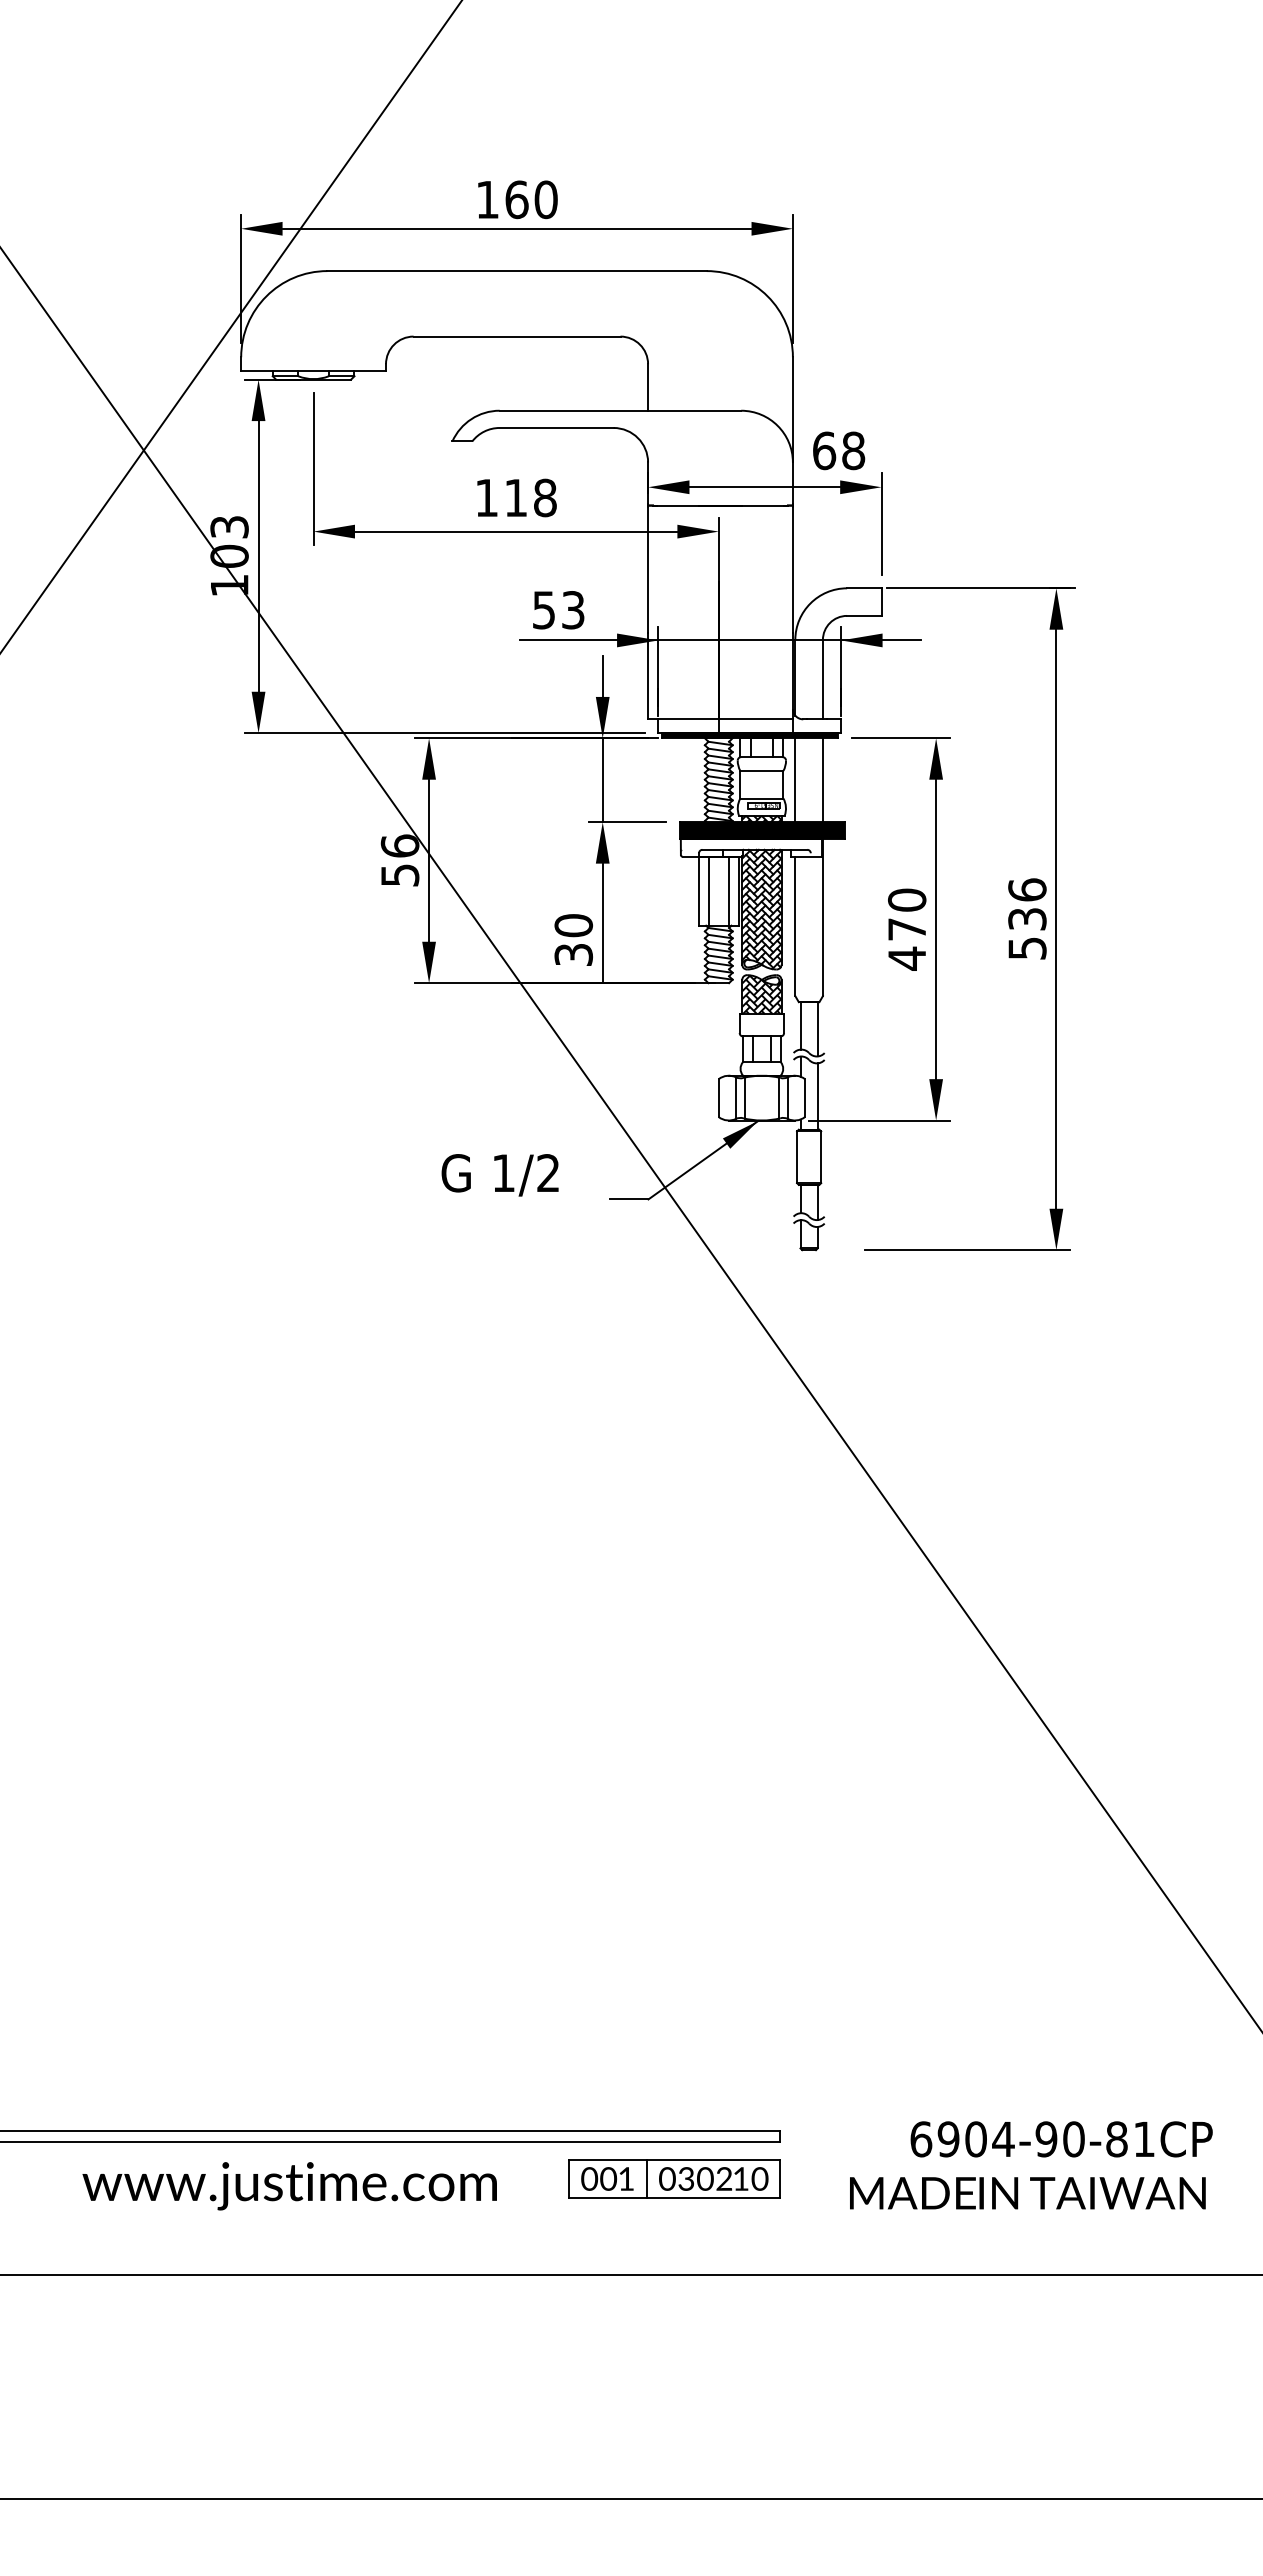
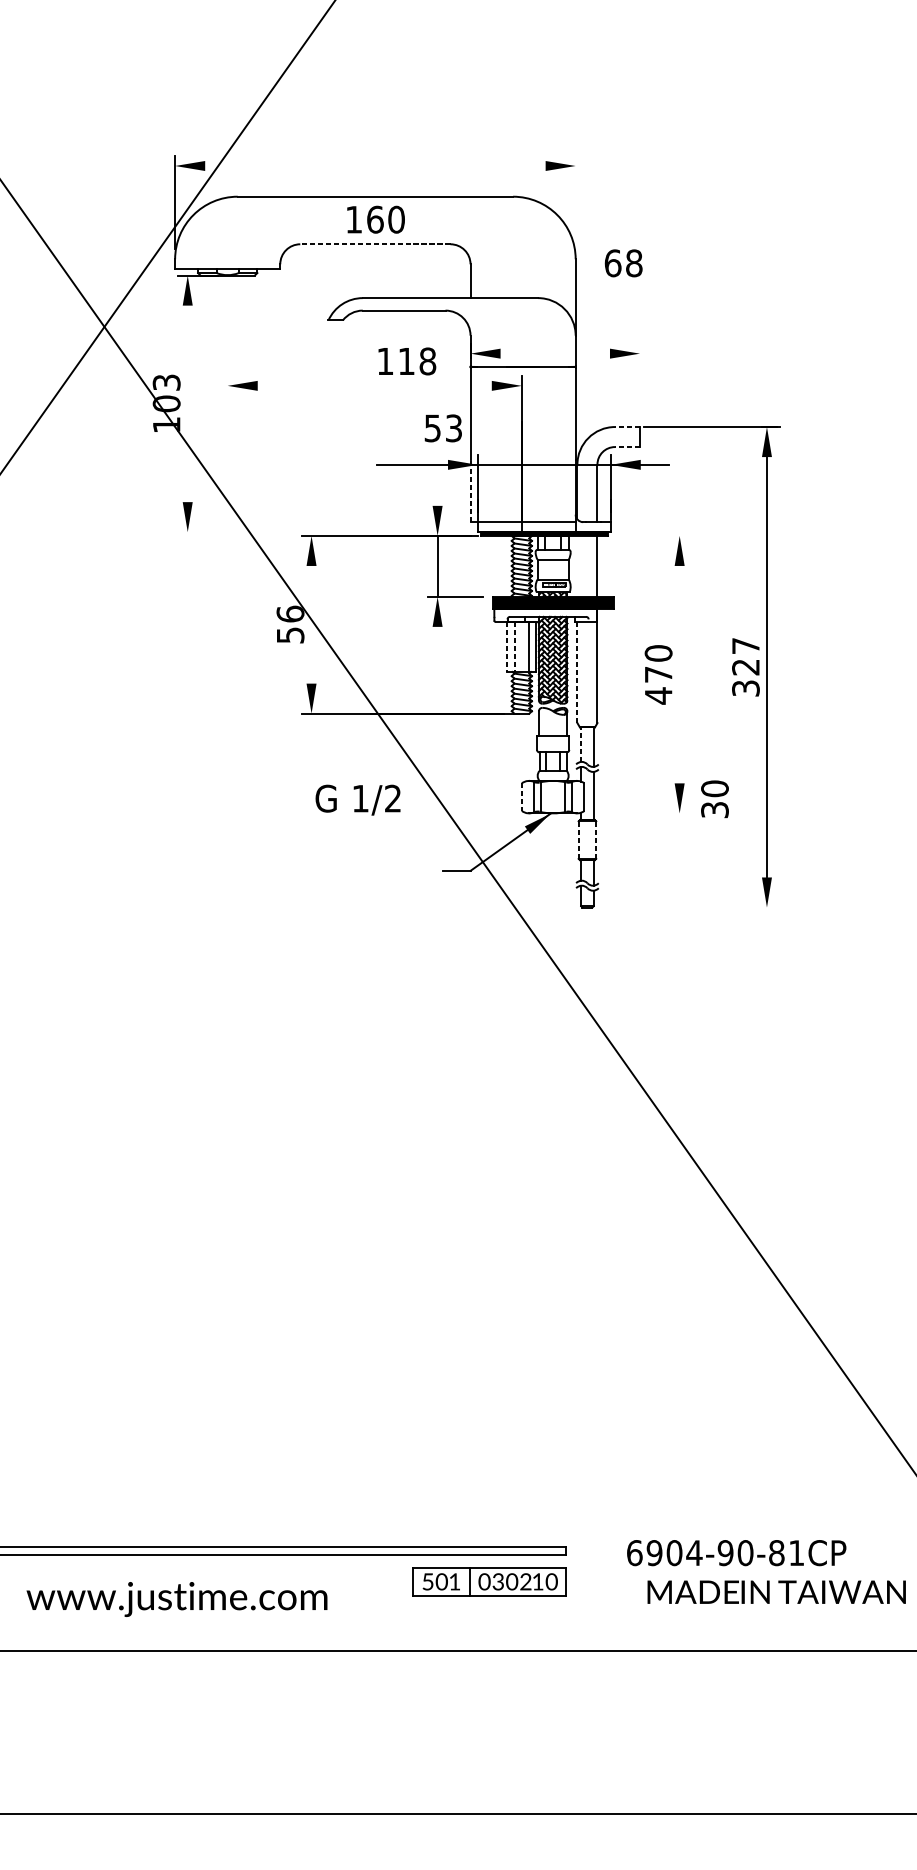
text: (517, 199) -> (375, 219), moved
line: (516, 228) -> (375, 165), removed
line: (792, 278) -> (575, 202), removed
line: (516, 336) -> (375, 244), solid -> dashed
text: (839, 450) -> (624, 263), moved
line: (313, 468) -> (227, 340), removed
line: (764, 487) -> (555, 353), removed
text: (516, 497) -> (406, 361), moved
line: (881, 523) -> (640, 379), removed
line: (515, 531) -> (374, 385), removed
line: (258, 556) -> (187, 403), removed
line: (863, 588) -> (626, 427), solid -> dashed
text: (558, 610) -> (443, 428), moved
line: (863, 615) -> (626, 446), solid -> dashed
line: (602, 675) -> (437, 490), removed
line: (648, 675) -> (470, 490), solid -> dashed
line: (444, 733) -> (322, 532), removed
line: (900, 738) -> (653, 536), removed
line: (795, 780) -> (577, 566), removed
line: (429, 860) -> (311, 624), removed
line: (698, 891) -> (507, 647), solid -> dashed
line: (708, 891) -> (514, 647), solid -> dashed
text: (1027, 918) -> (745, 666), 536 -> 327
line: (602, 923) -> (437, 670), removed
line: (795, 926) -> (577, 672), solid -> dashed
line: (936, 929) -> (679, 674), removed
text: (573, 939) -> (714, 798), moved
hatch: (761, 994) -> (552, 721), removed
line: (800, 1025) -> (581, 744), solid -> dashed
line: (718, 1098) -> (521, 797), solid -> dashed
line: (878, 1120) -> (637, 813), removed
line: (797, 1157) -> (579, 840), solid -> dashed
line: (821, 1157) -> (596, 840), solid -> dashed
text: (499, 1175) -> (357, 800), moved
line: (967, 1250) -> (702, 907), removed
text: (1061, 2139) -> (736, 1553), moved
text: (589, 2178) -> (428, 1581), 00 -> 50
text: (289, 2186) -> (176, 1599), moved
text: (1027, 2193) -> (776, 1592), moved

